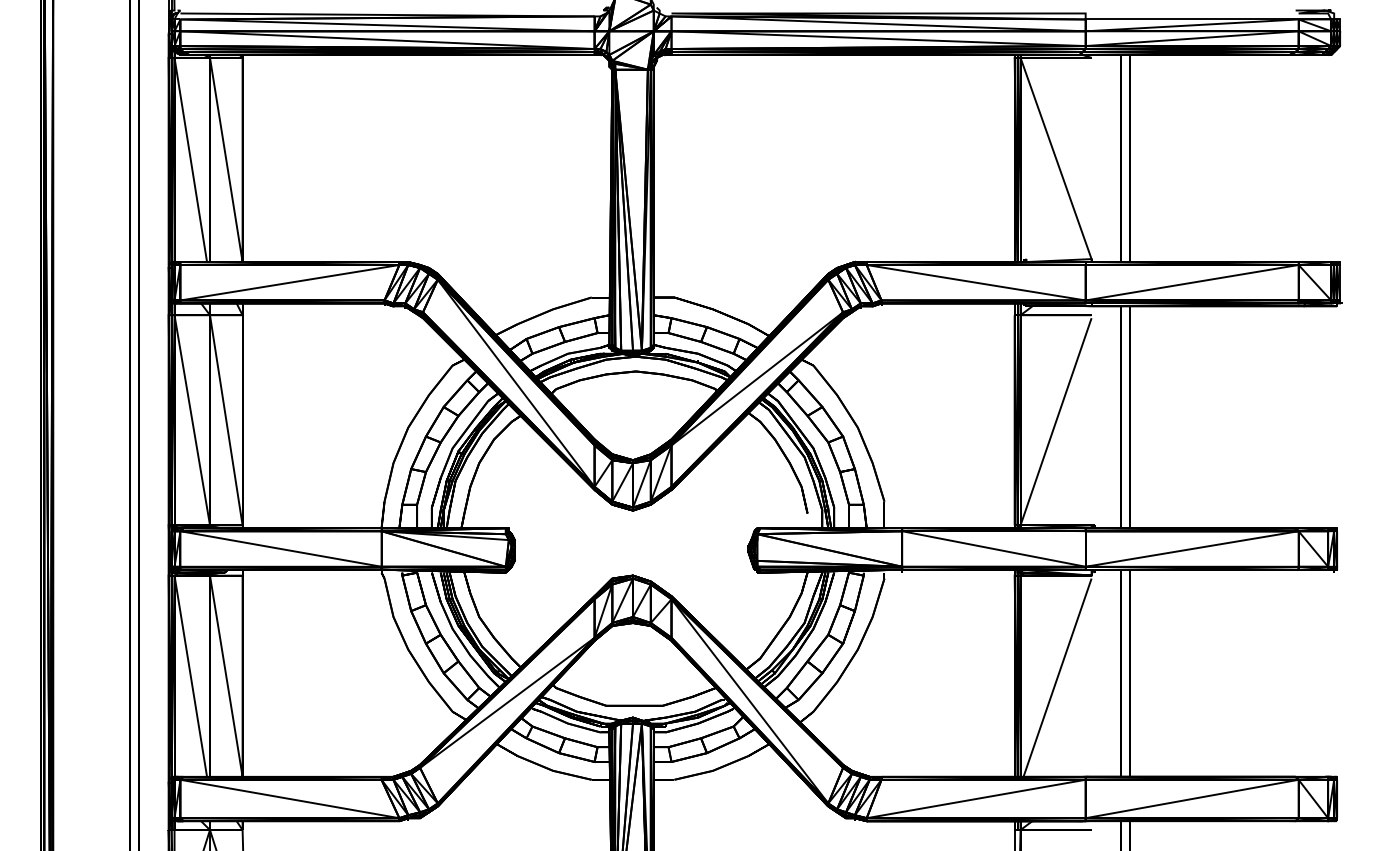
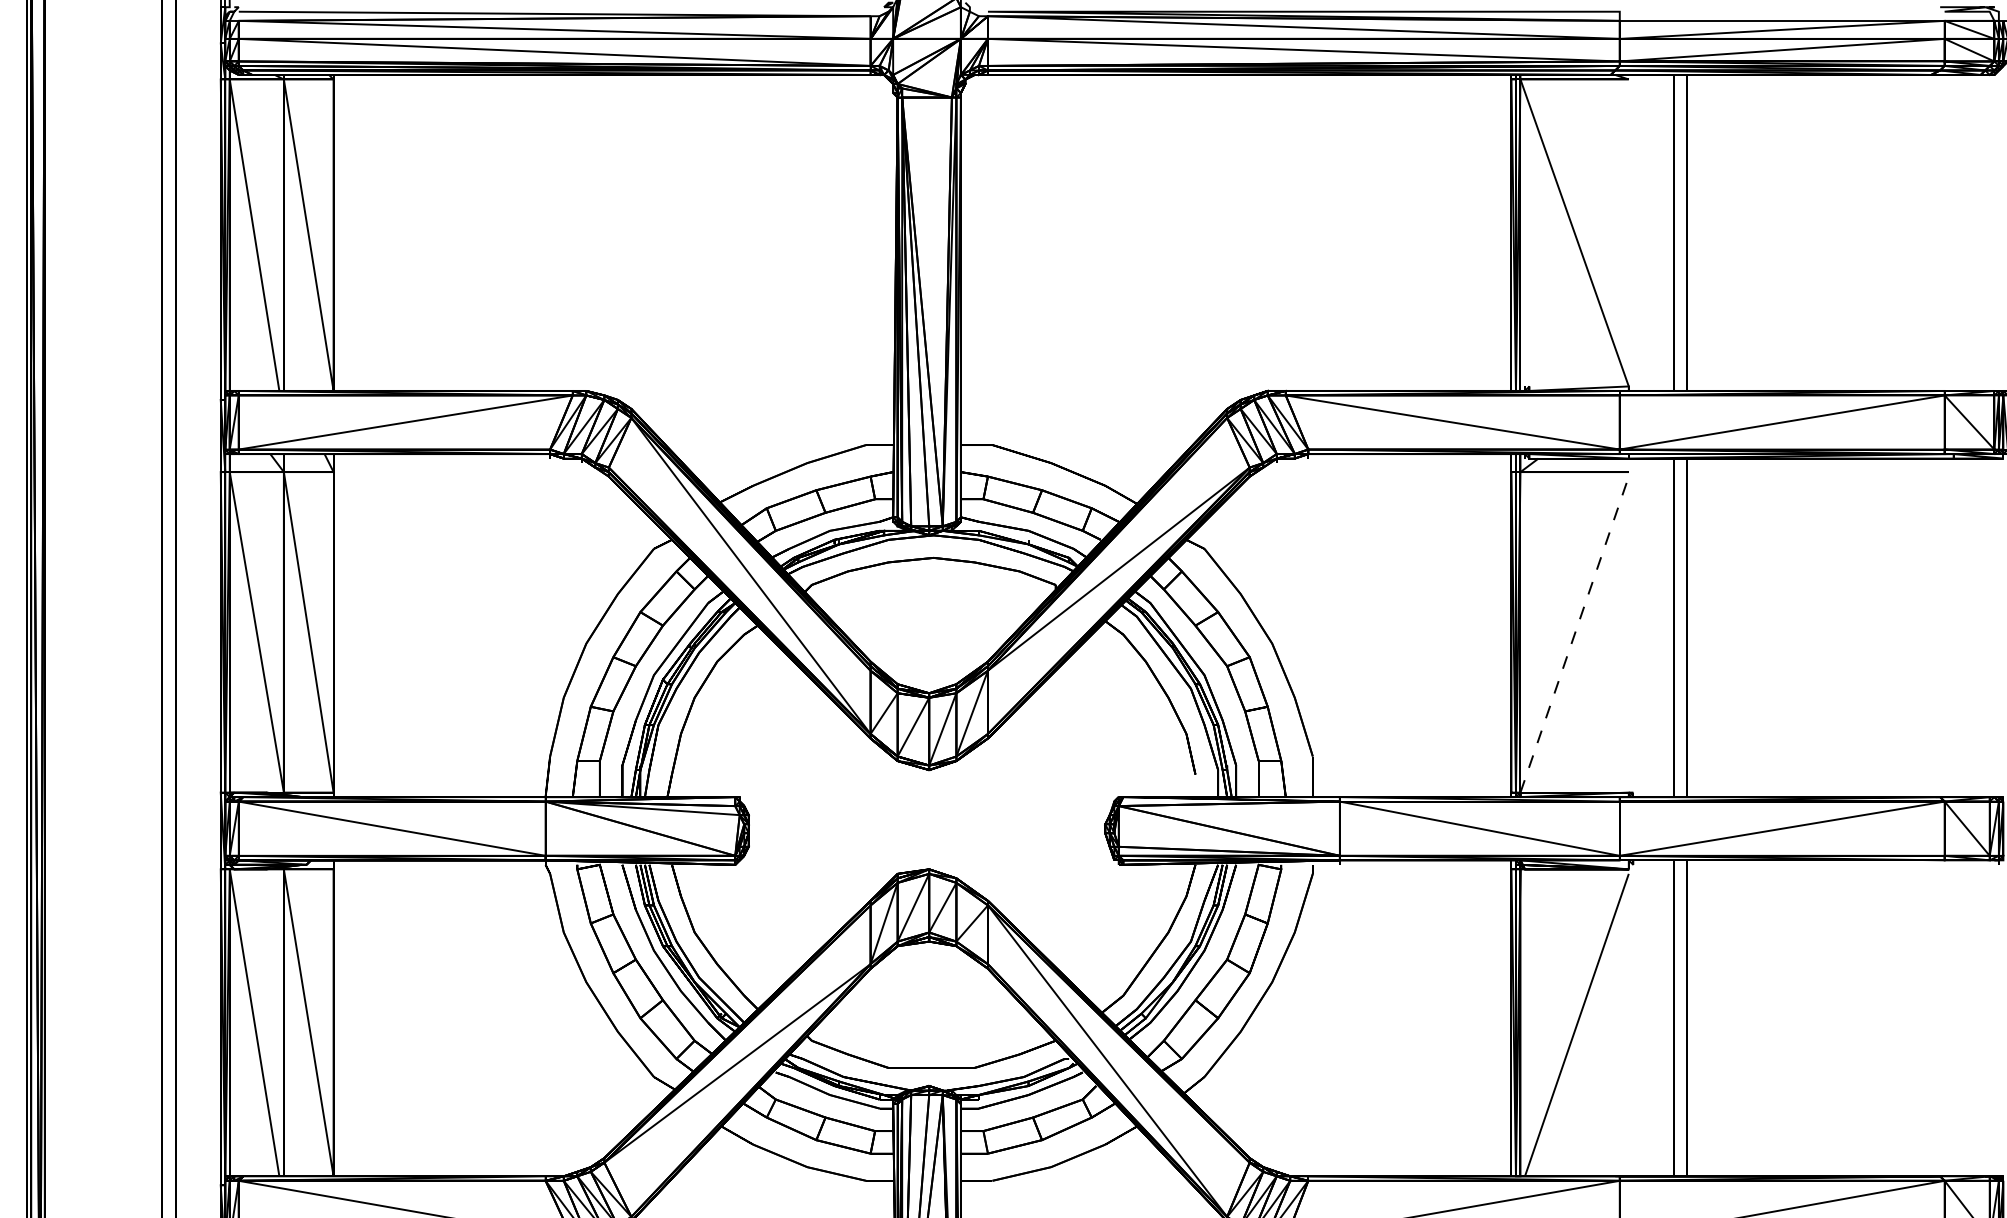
line: (1056, 421) -> (1575, 634), solid -> dashed

